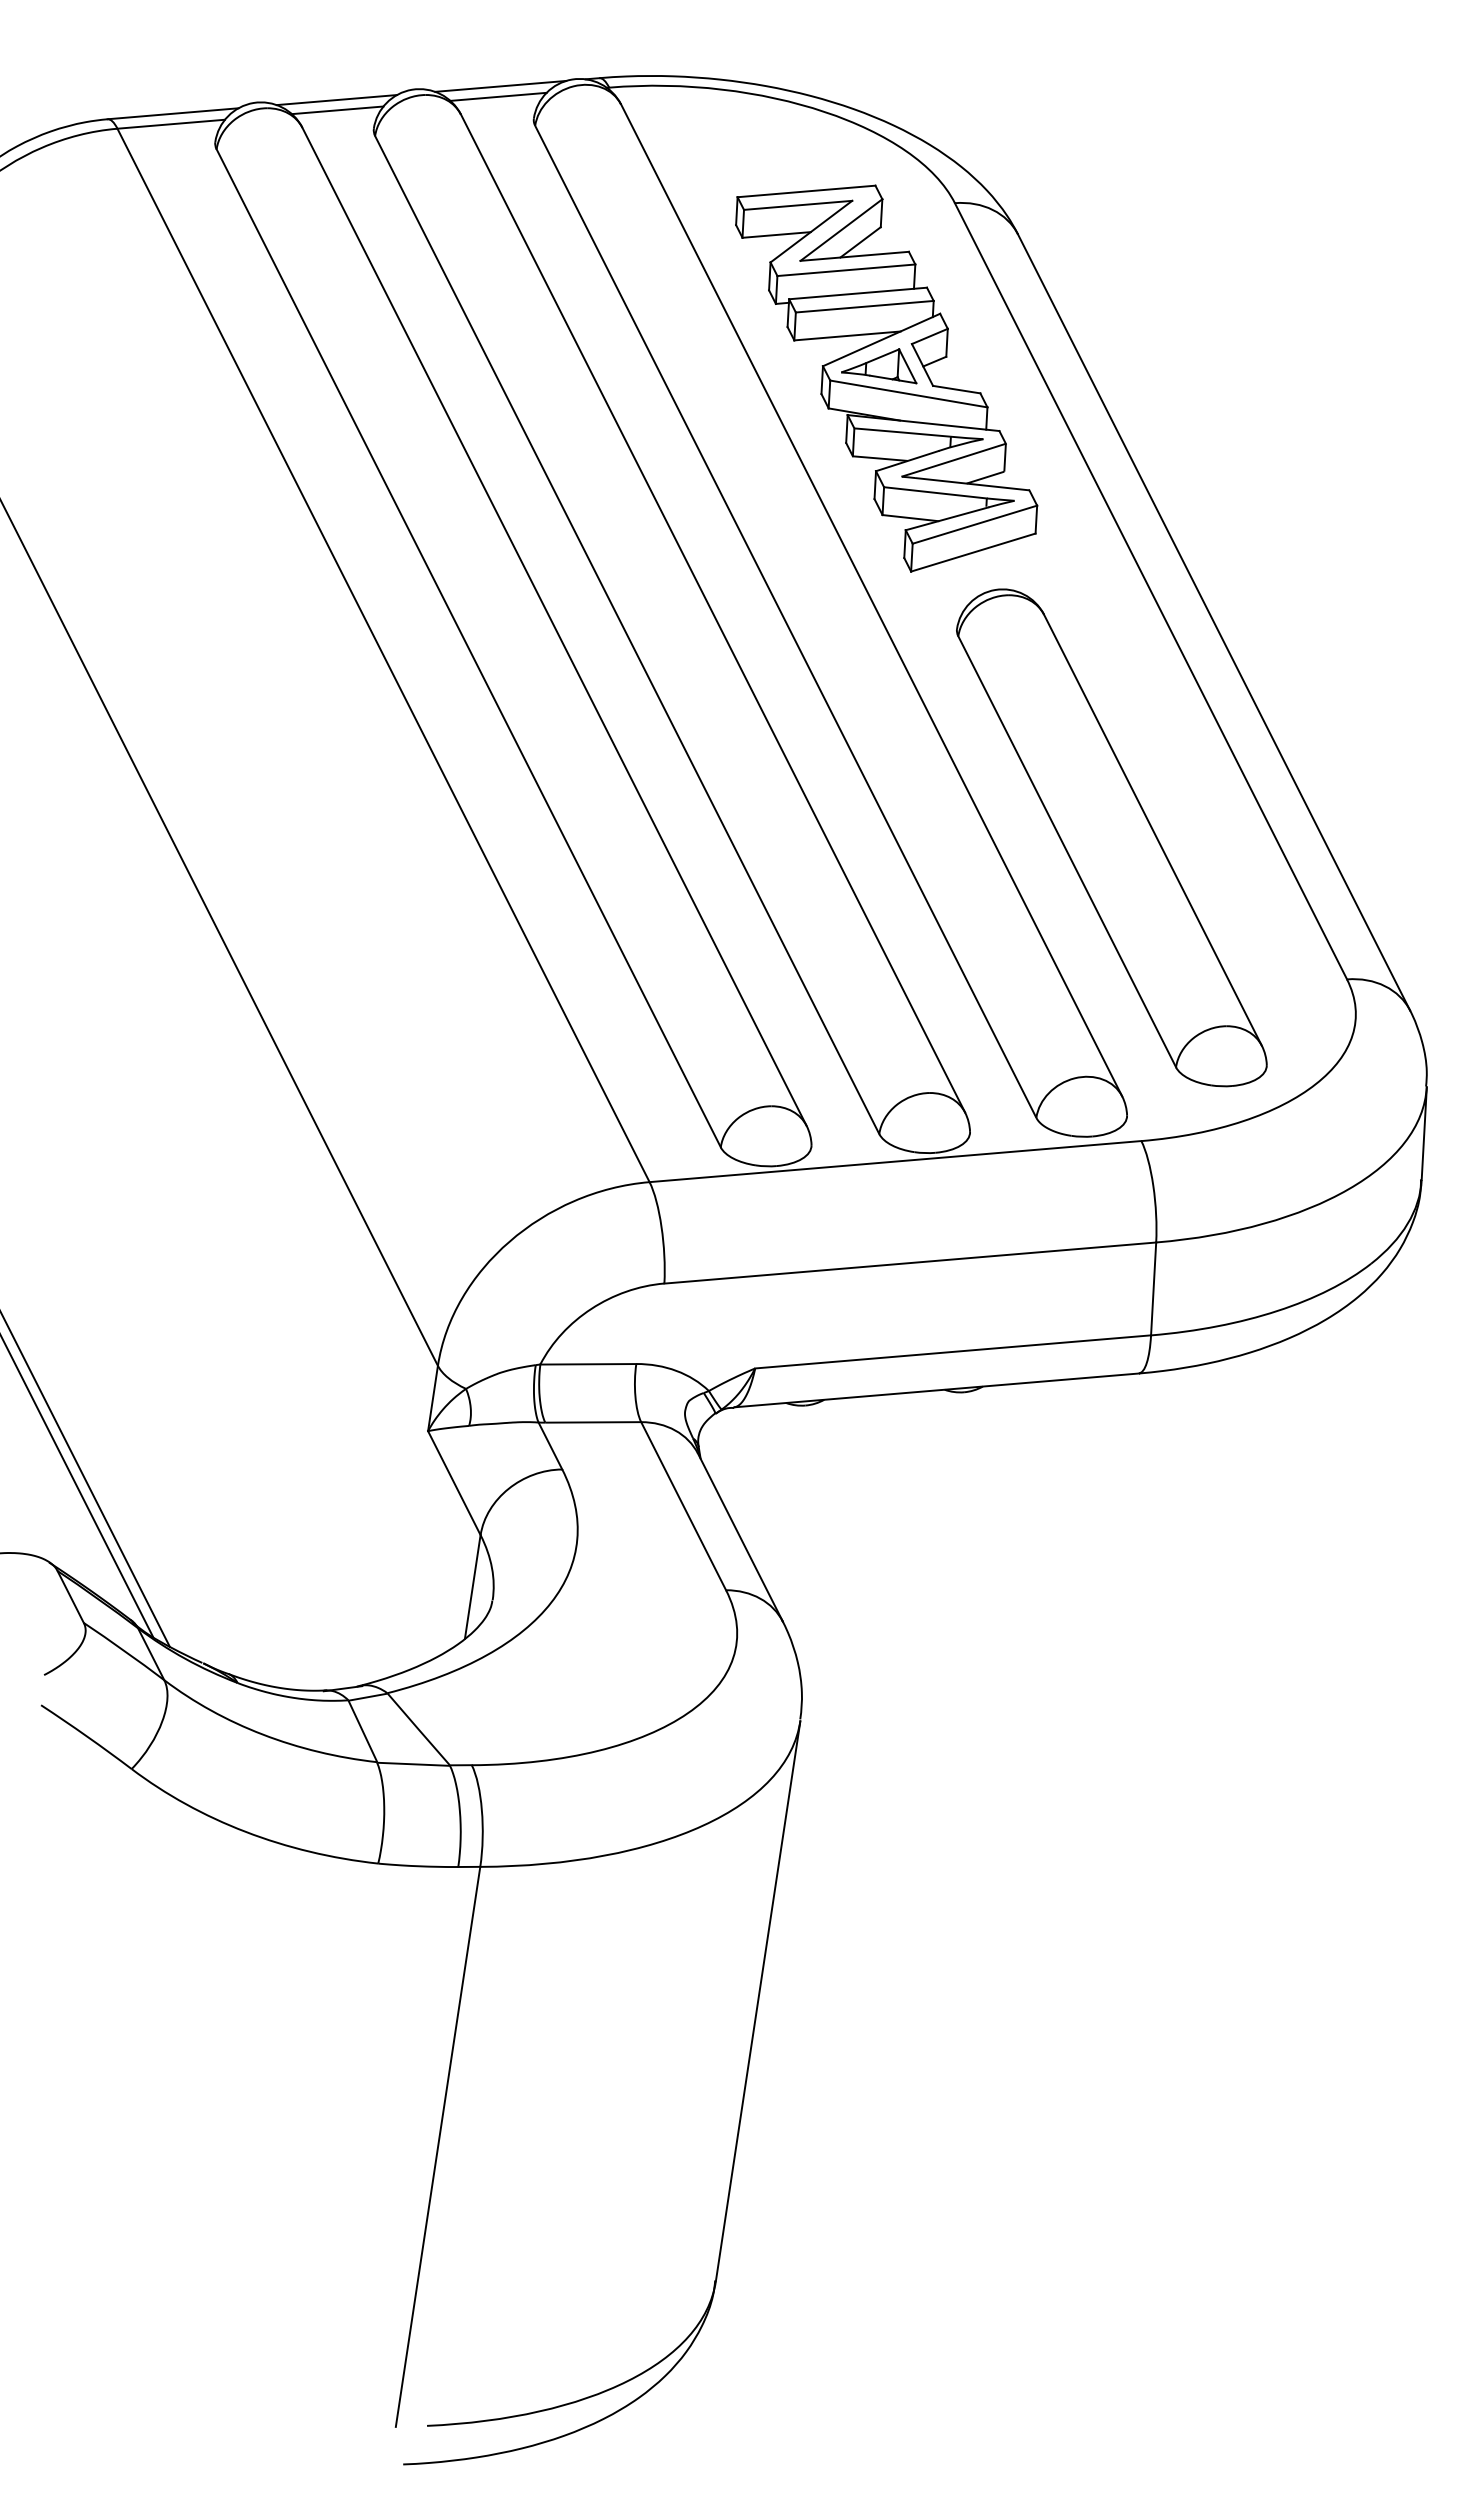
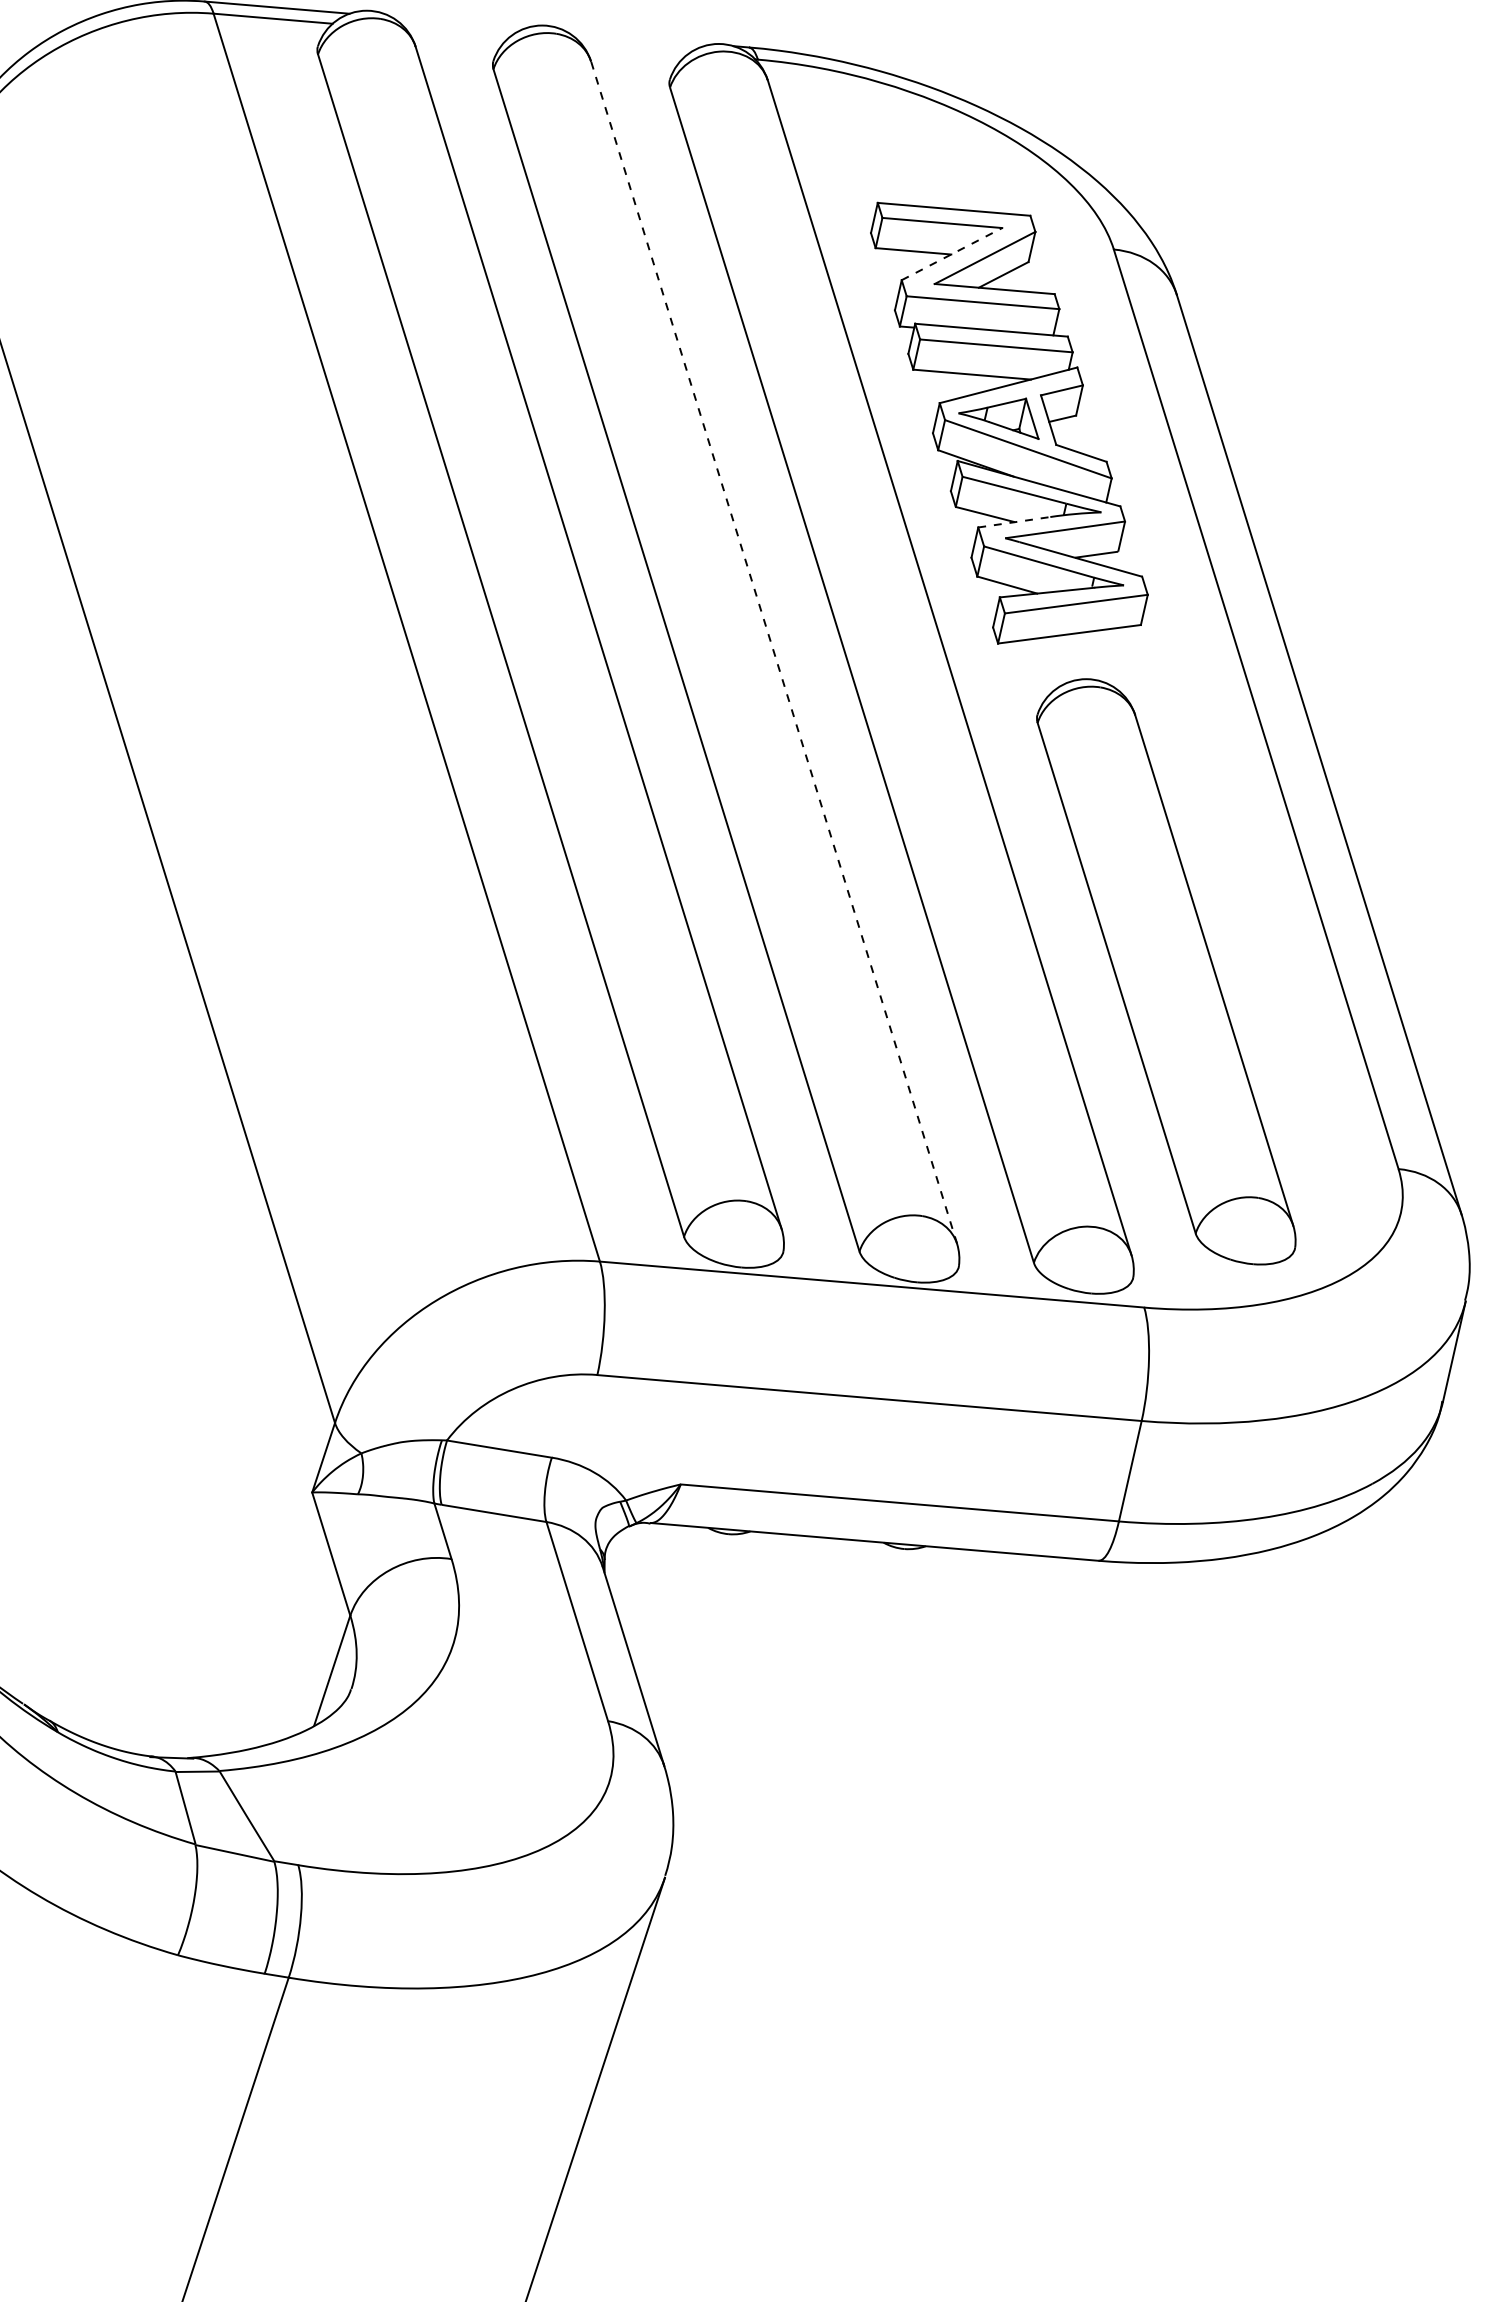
line: (500, 85) -> (639, 37), removed
line: (498, 96) -> (635, 48), removed
line: (336, 100) -> (457, 23), removed
line: (337, 110) -> (457, 34), removed
line: (811, 231) -> (952, 253), solid -> dashed
line: (907, 461) -> (1014, 522), solid -> dashed
line: (712, 613) -> (773, 652), solid -> dashed

